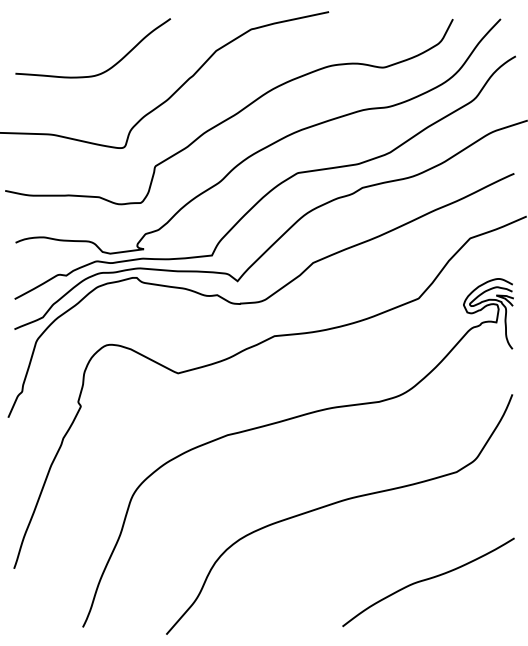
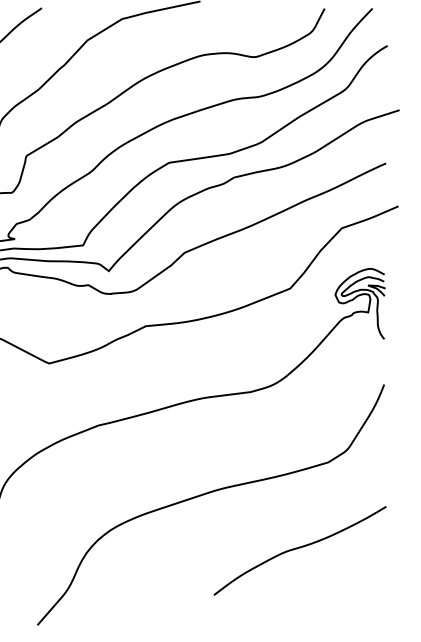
curve: (427, 580) -> (299, 548), moved

